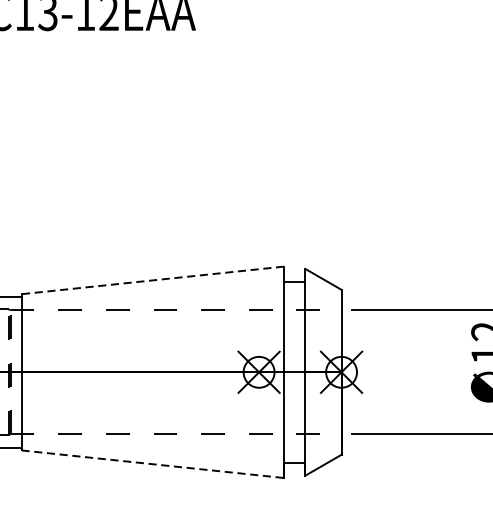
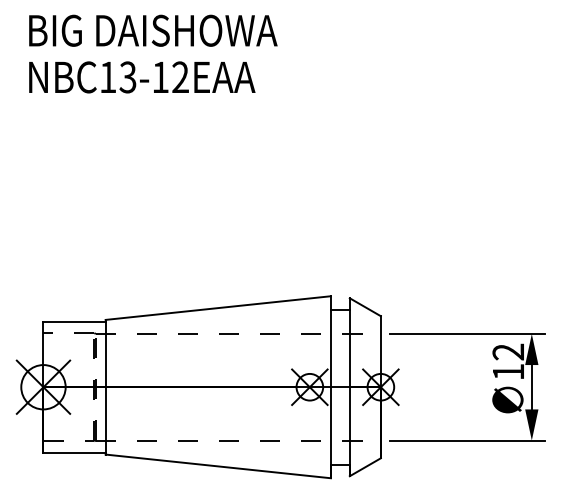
line: (153, 280) -> (218, 308), dashed -> solid
line: (151, 464) -> (217, 466), dashed -> solid

